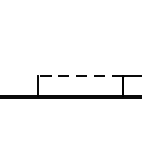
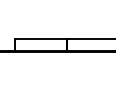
line: (80, 75) -> (40, 38), dashed -> solid

